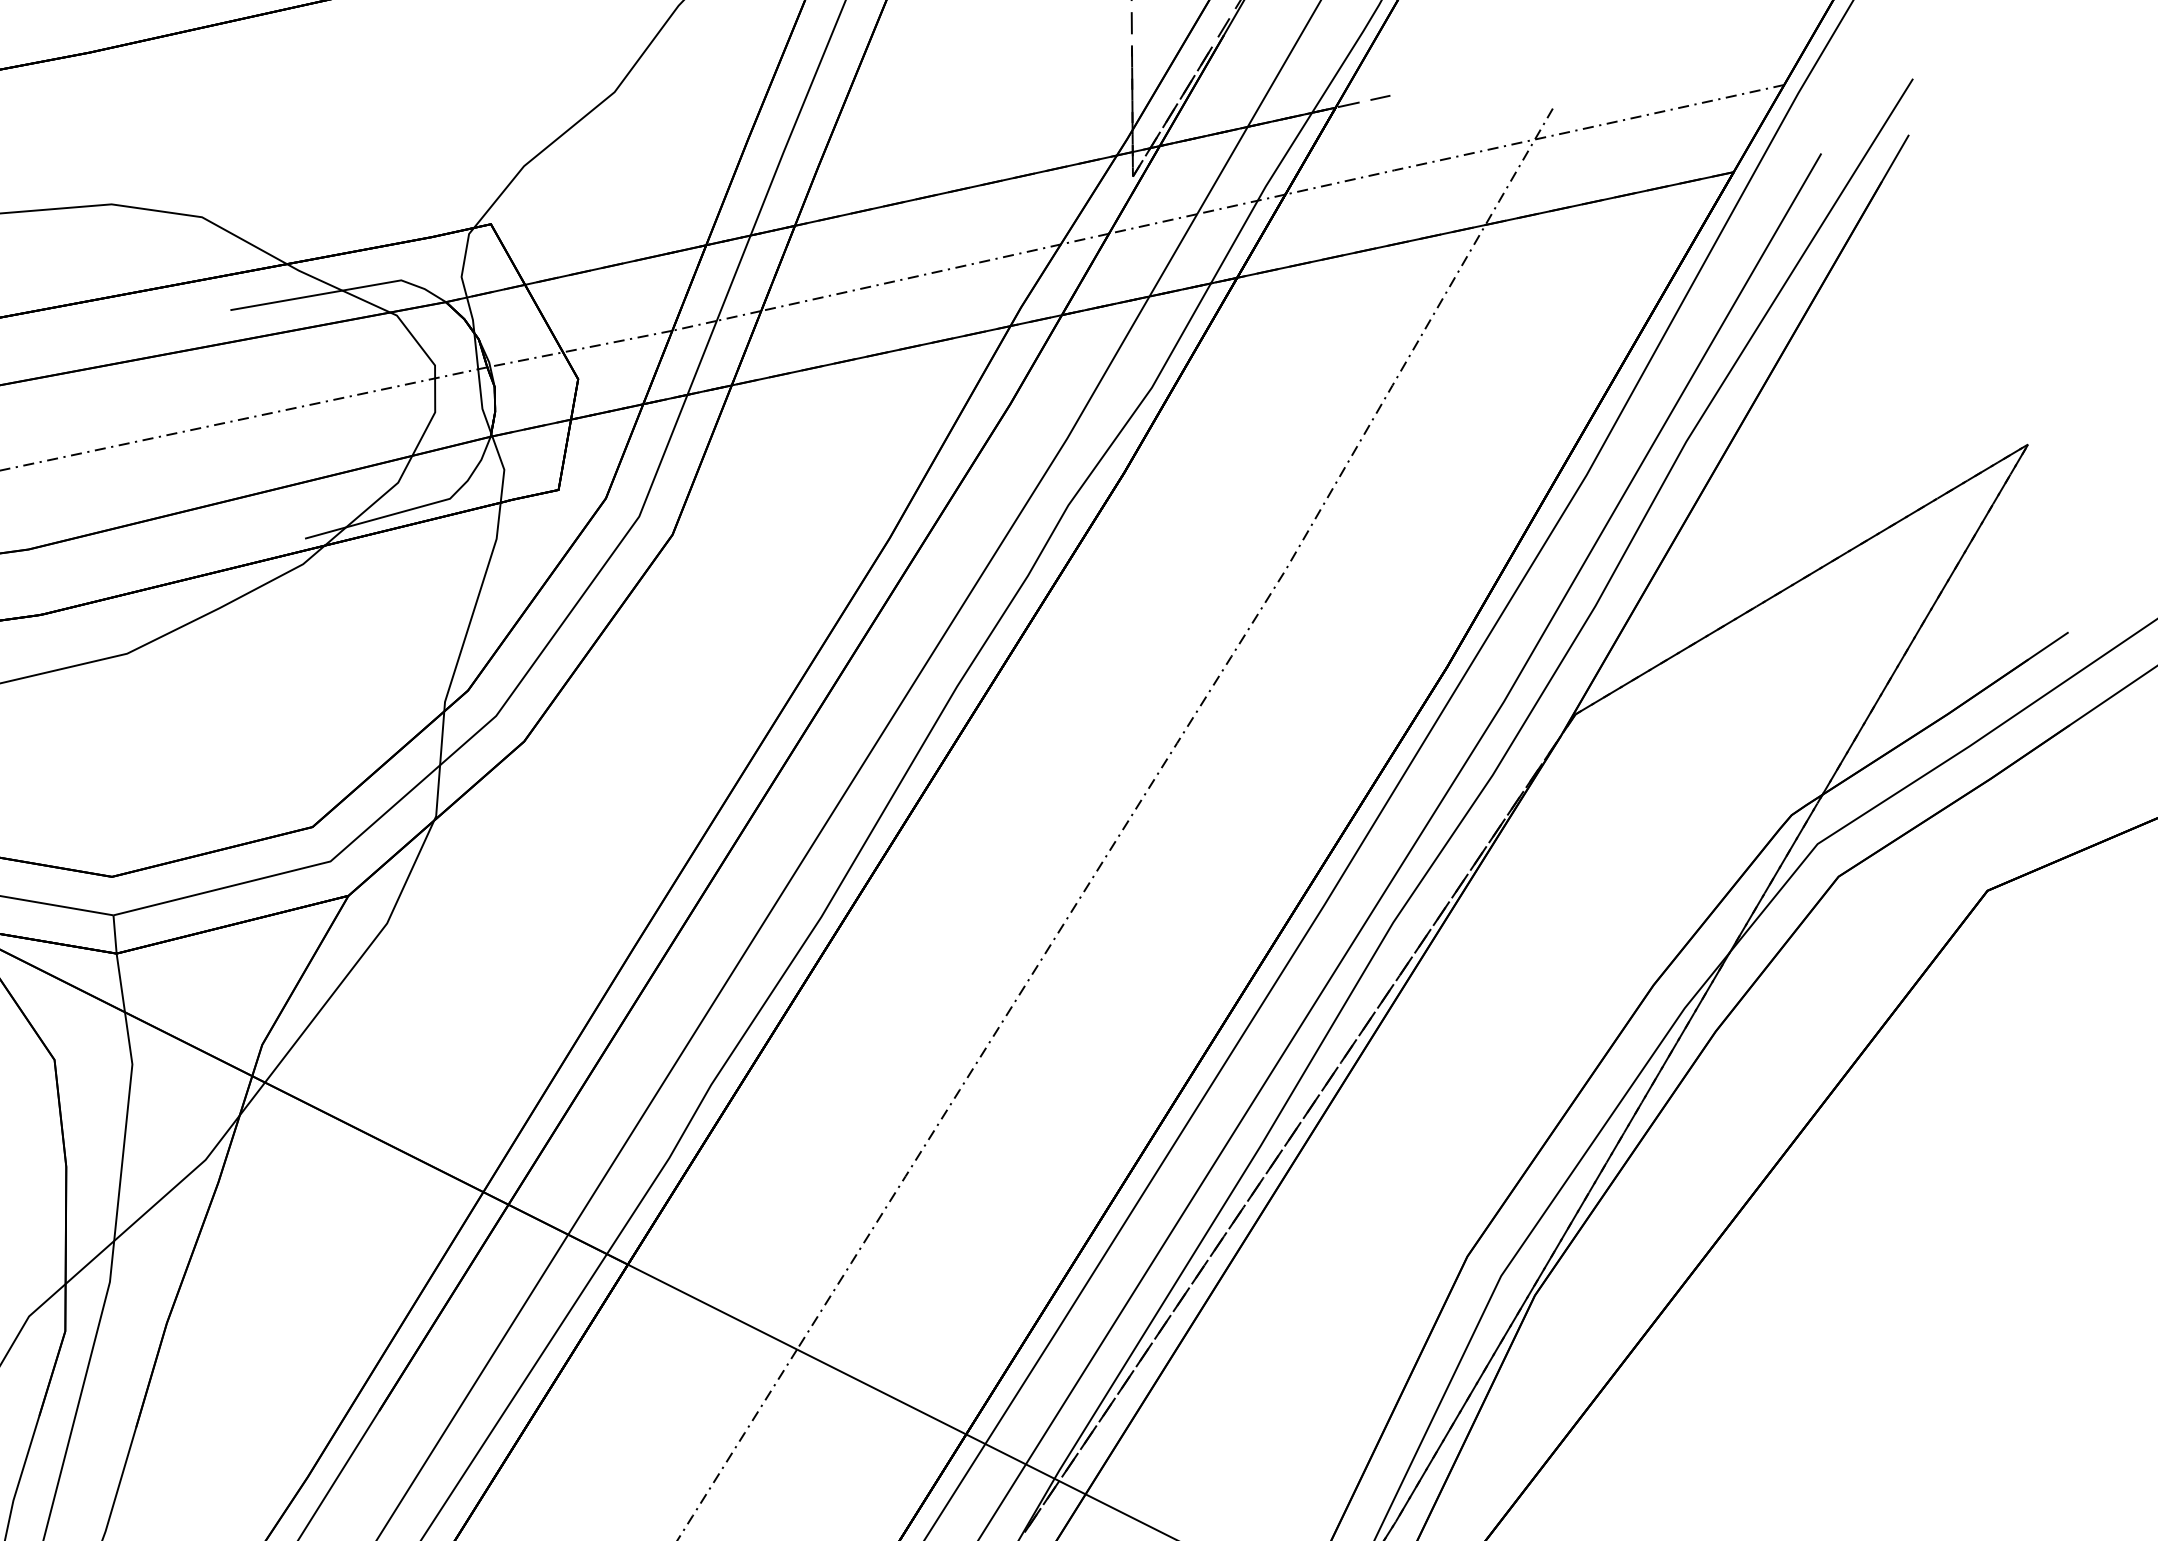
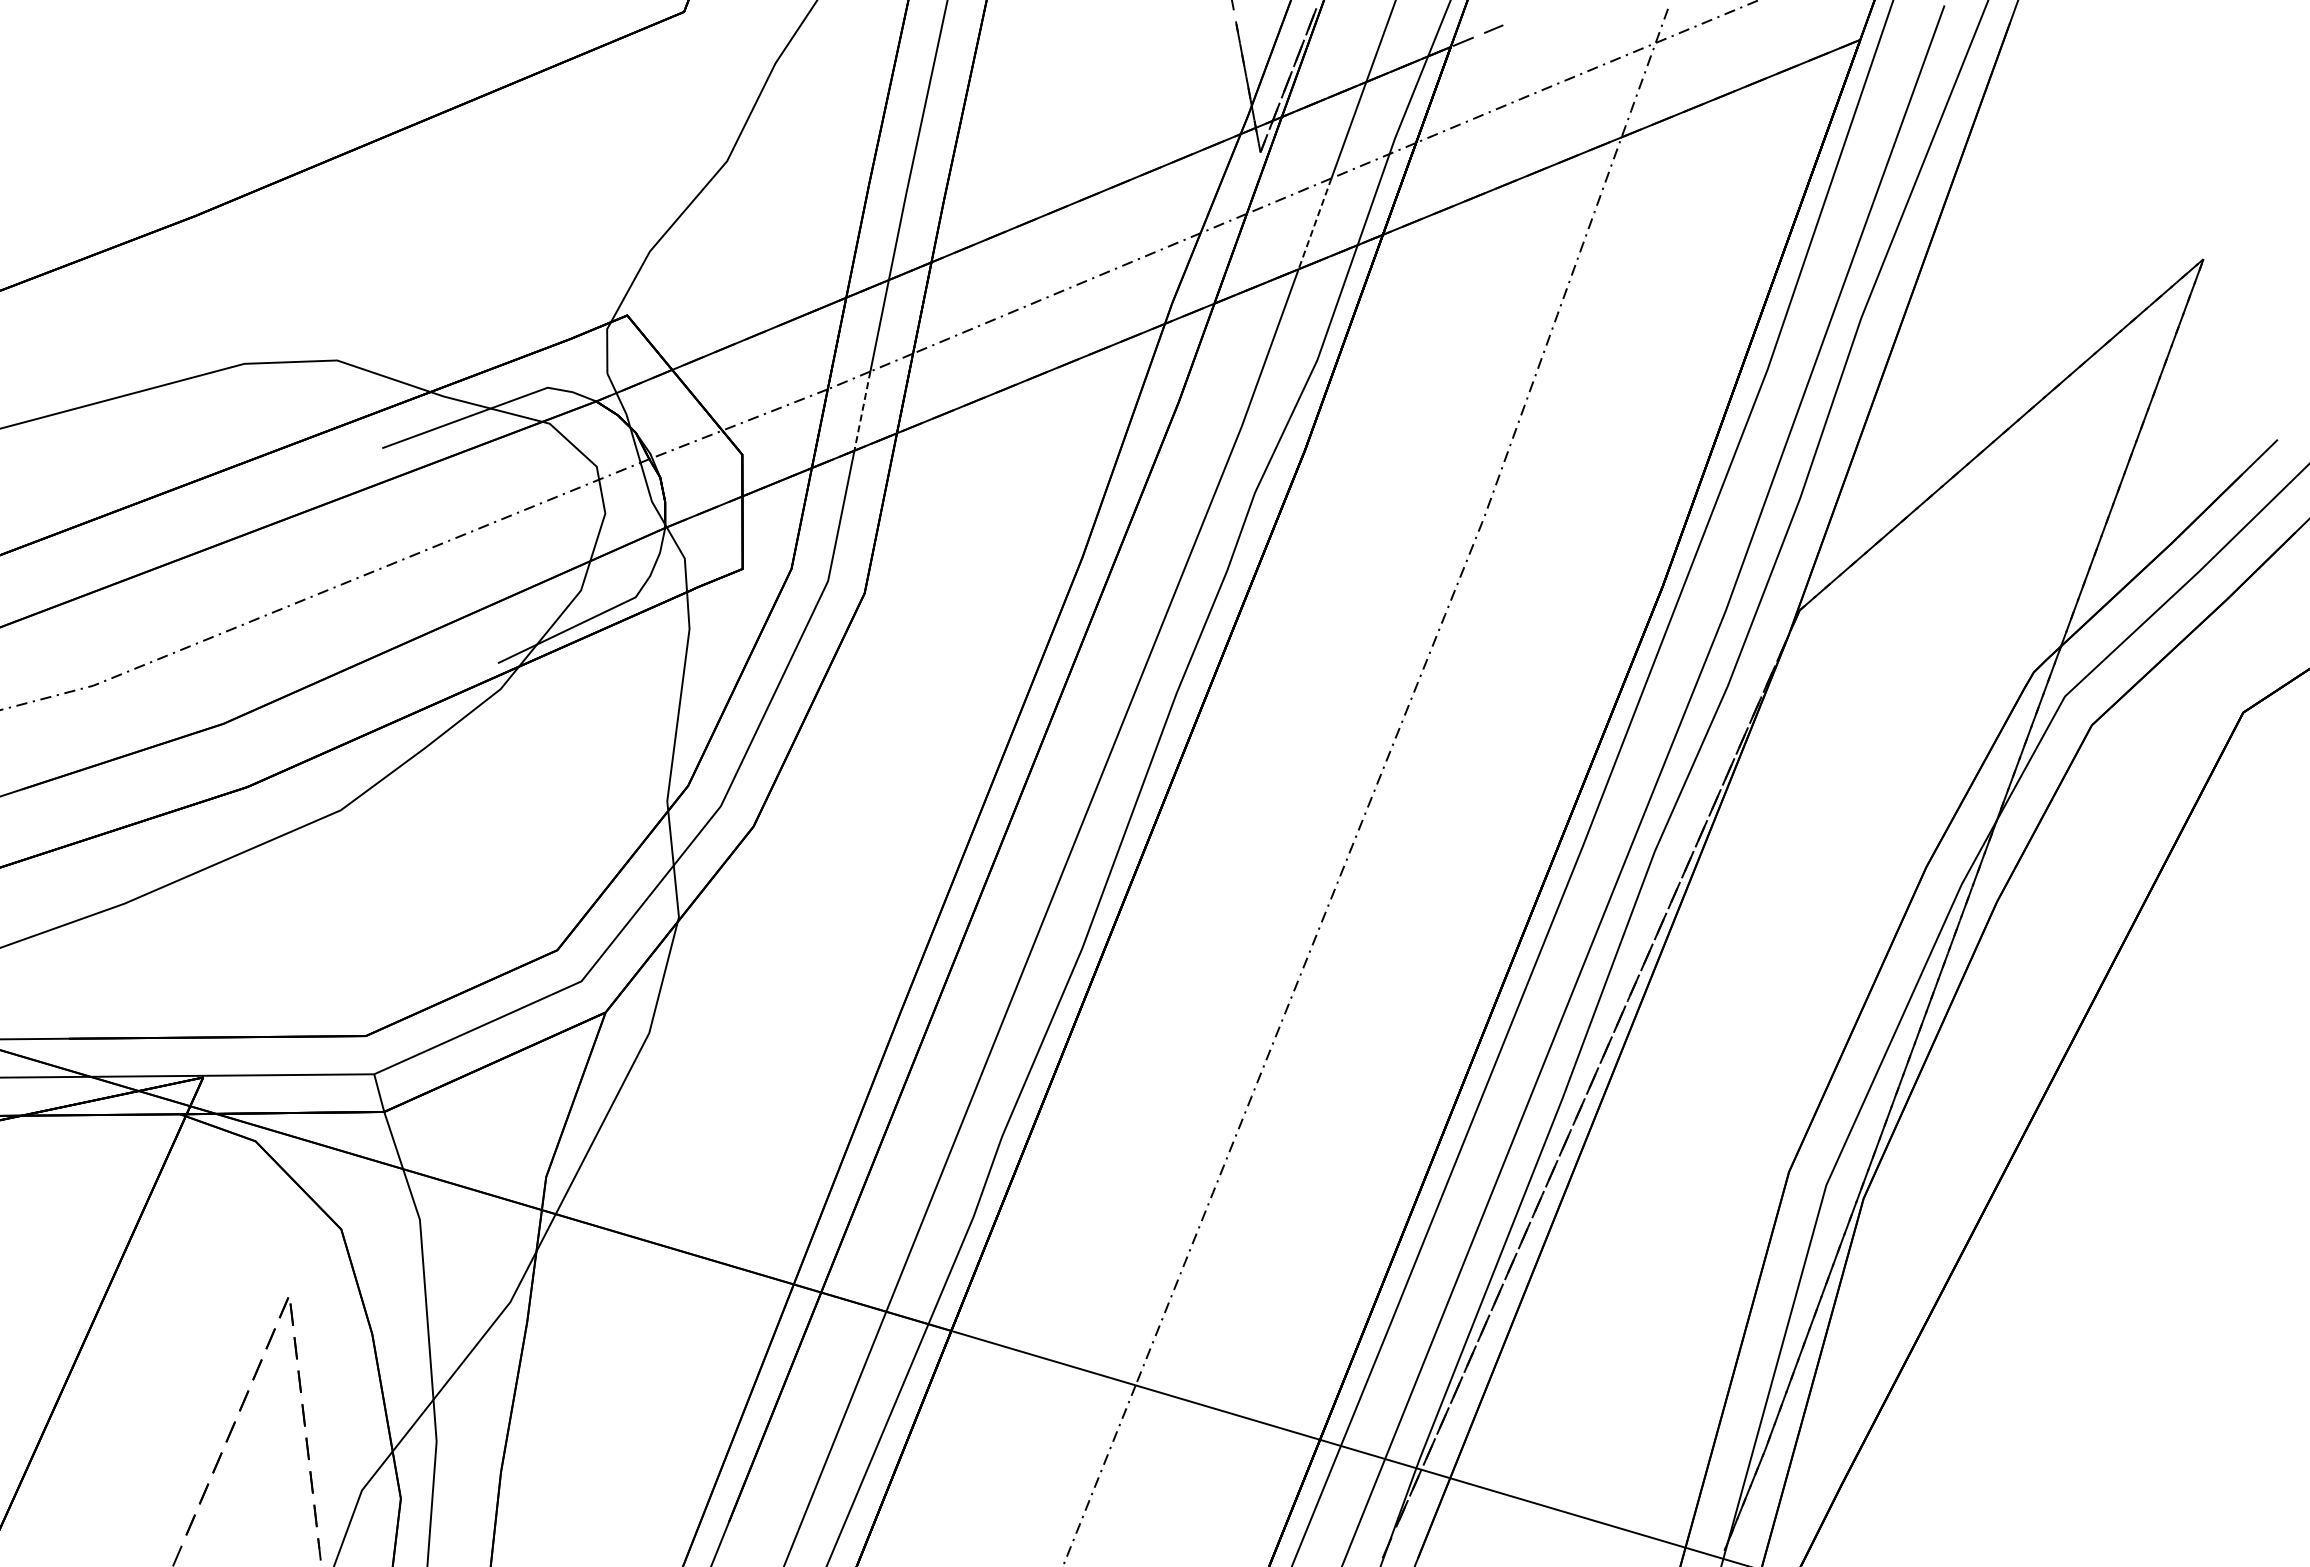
line: (1172, 255) -> (1314, 224), solid -> dashed
line: (702, 358) -> (862, 411), solid -> dashed

